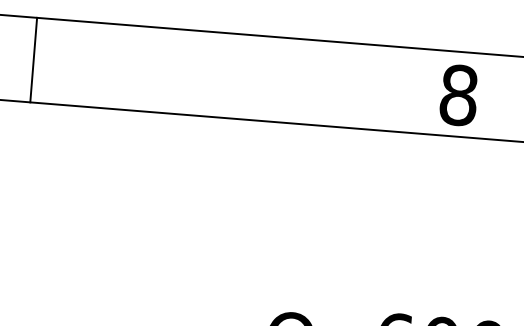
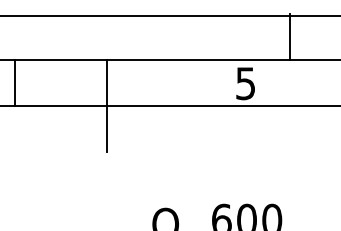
text: (458, 95) -> (245, 83), 8 -> 5
line: (199, 114) -> (106, 105), added

